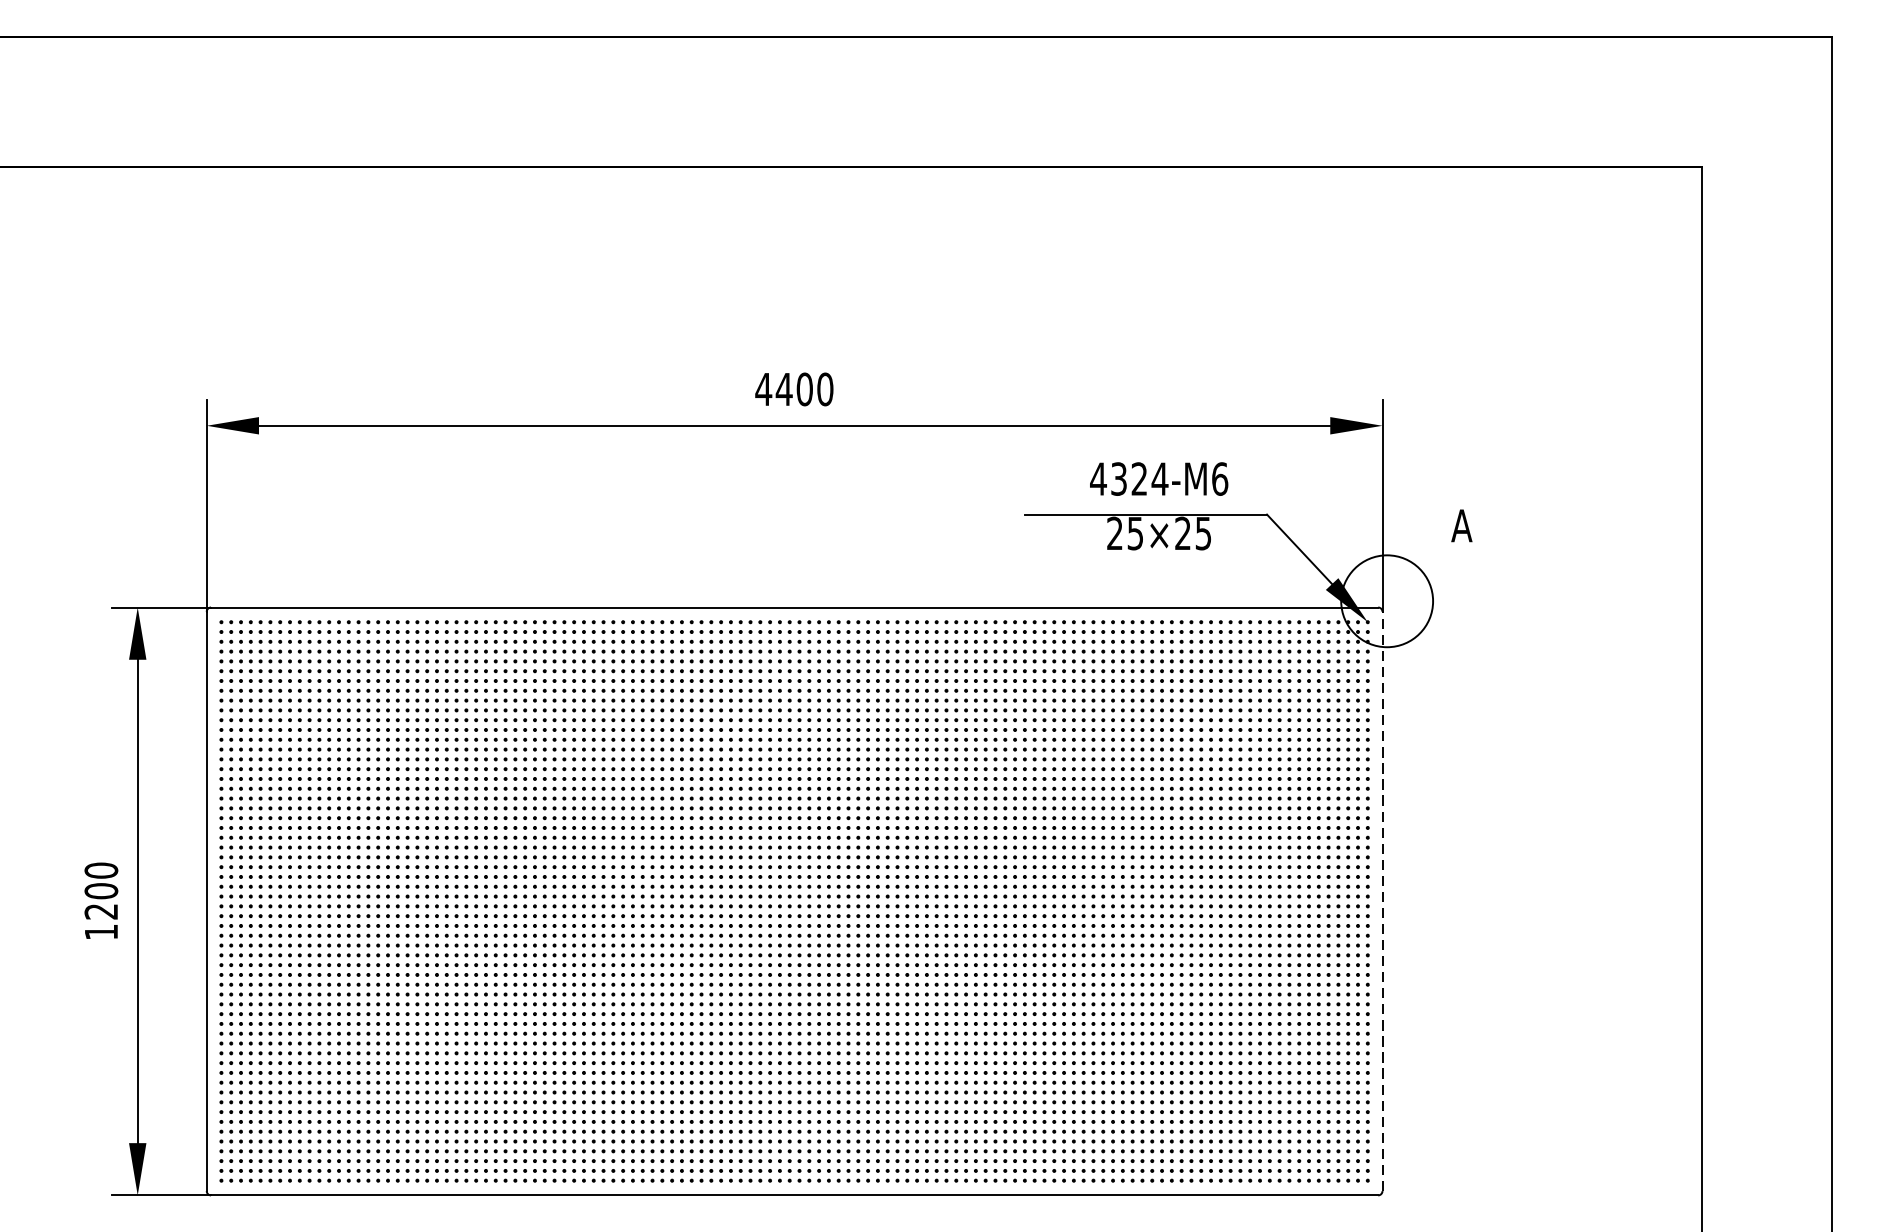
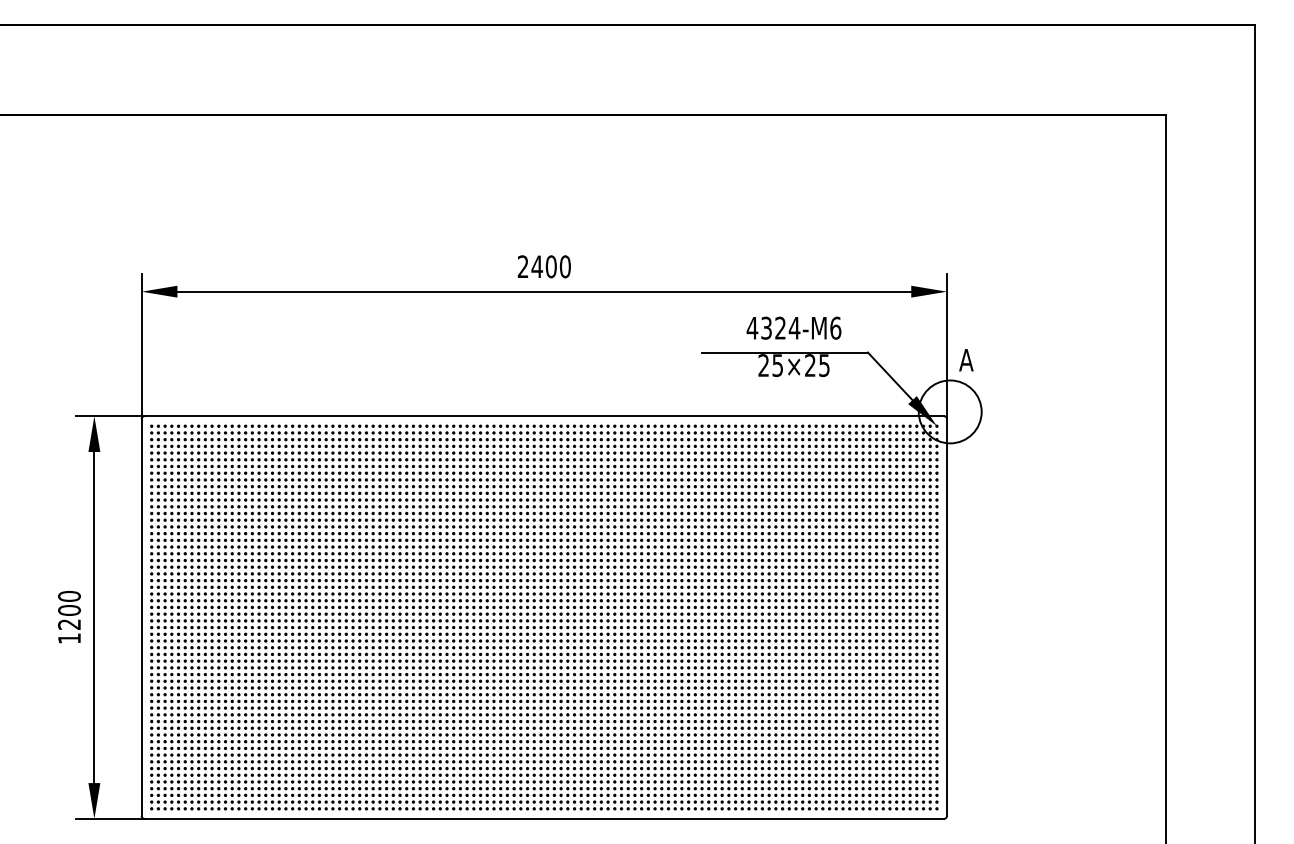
text: (762, 388) -> (522, 266), 4400 -> 2400
text: (1462, 526) -> (966, 360), moved
line: (1383, 901) -> (947, 617), dashed -> solid

